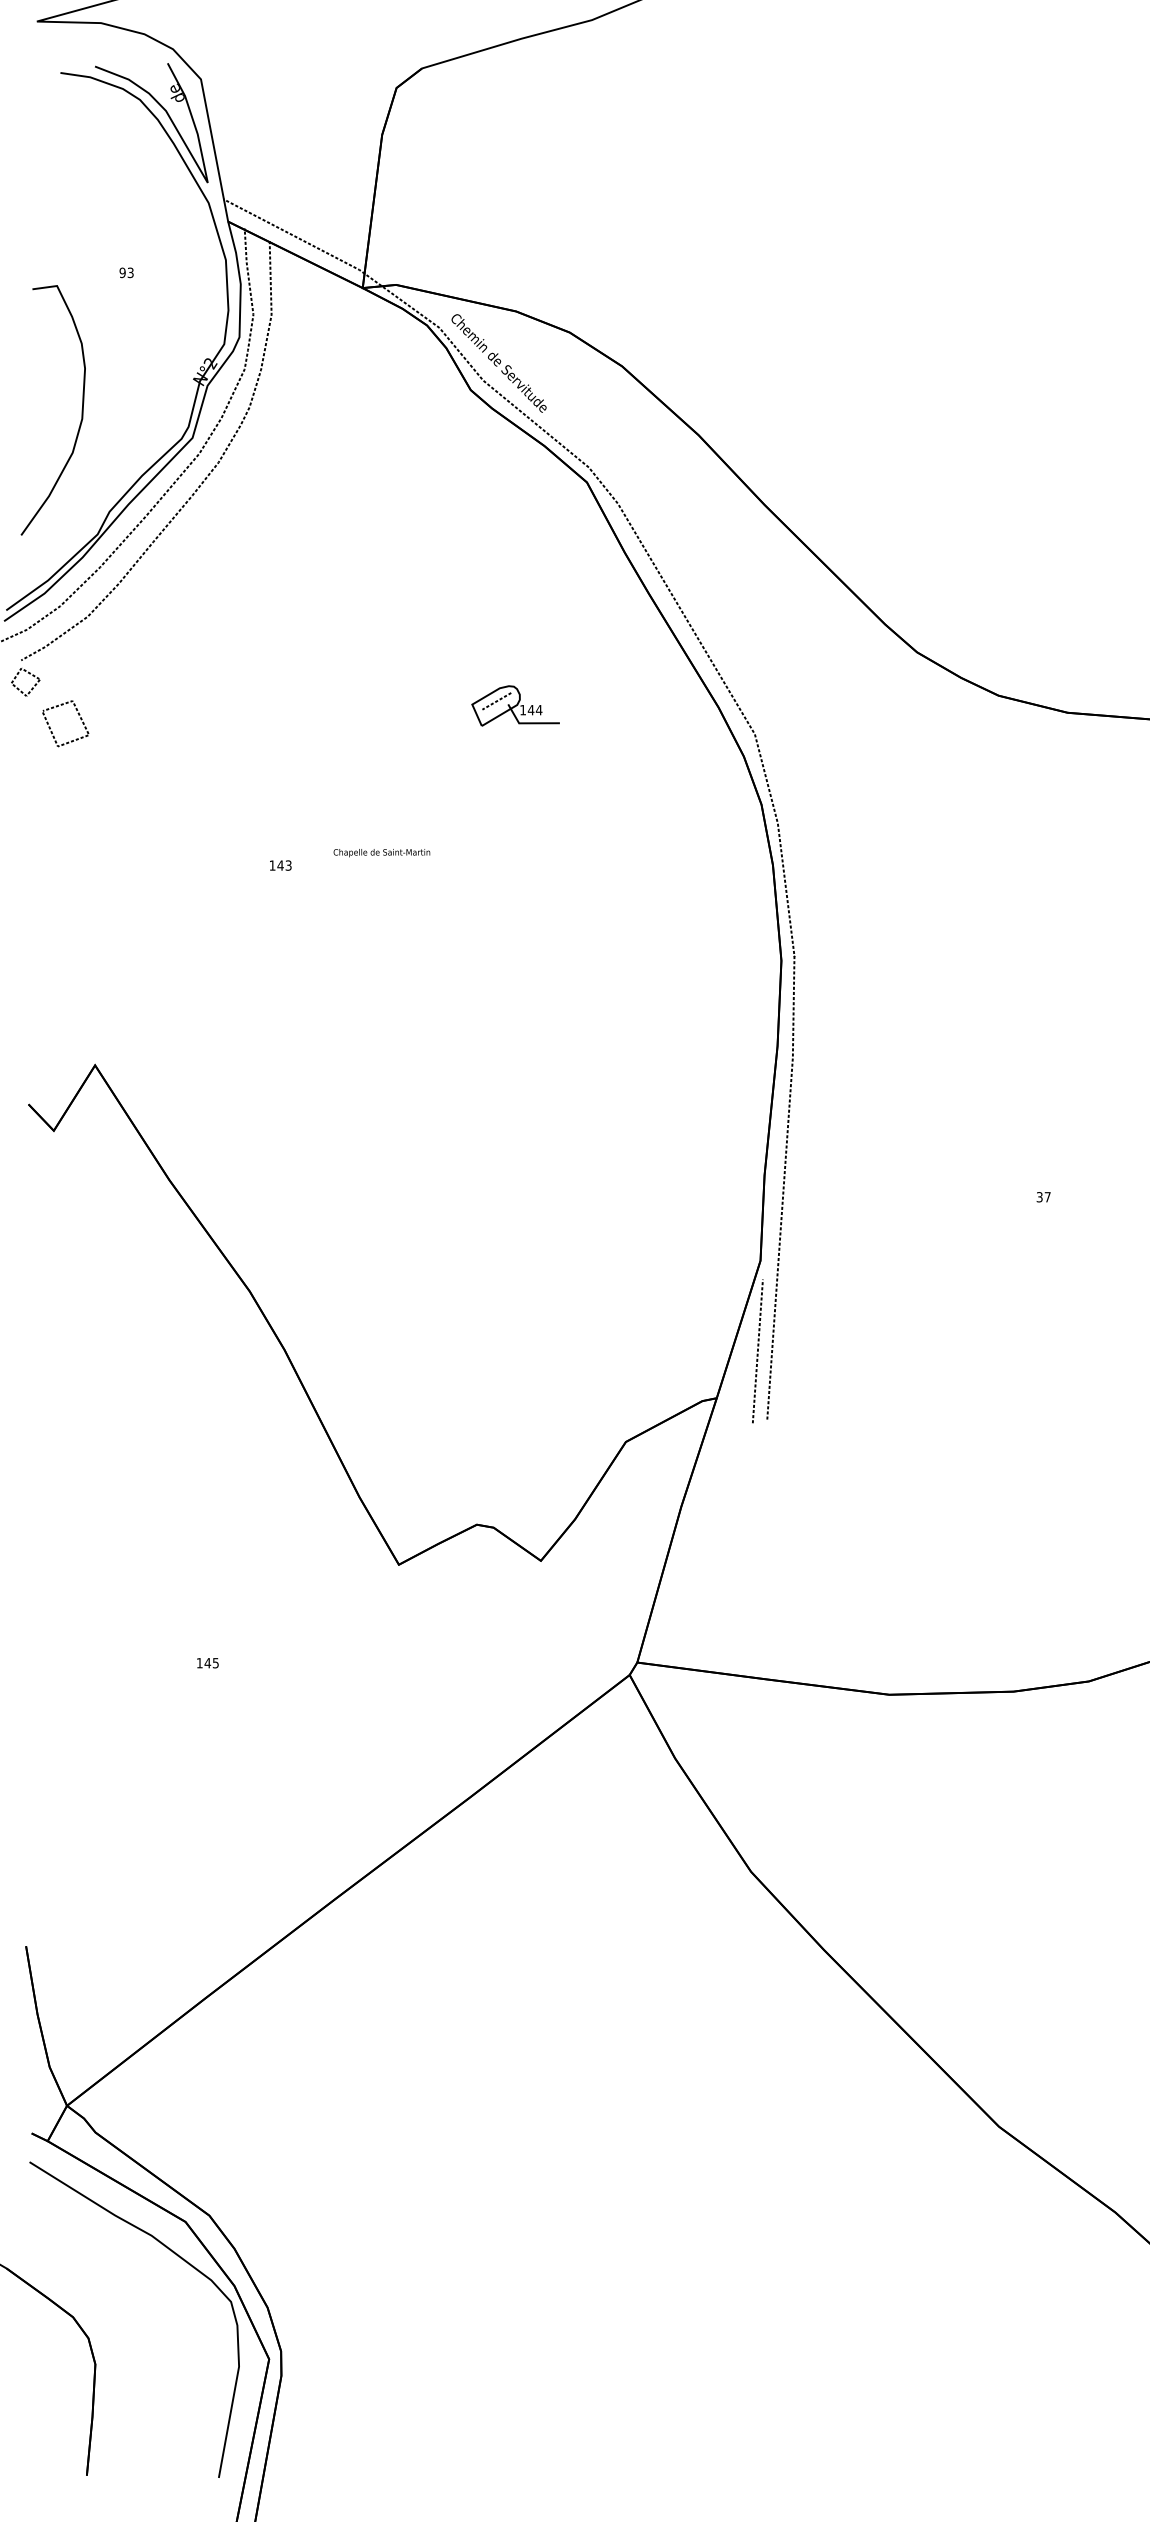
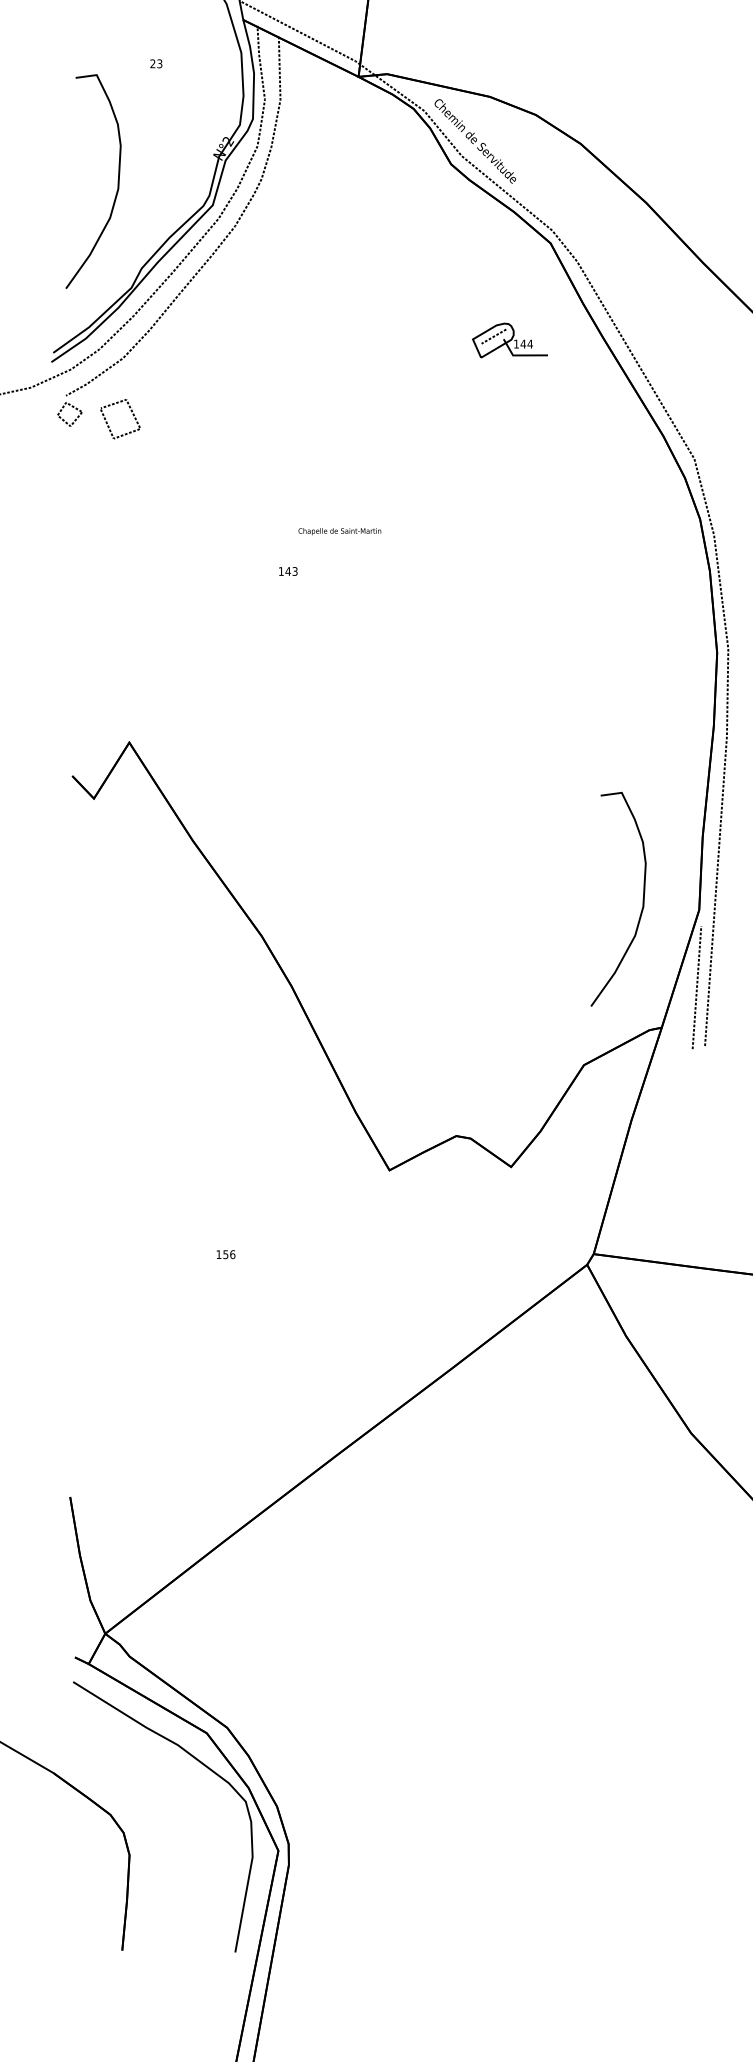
text: (122, 272) -> (152, 63), 93 -> 23
part: (515, 705) -> (509, 340), moved
line: (78, 715) -> (131, 412), moved
text: (381, 853) -> (339, 532), moved
curve: (694, 1248) -> (642, 899), added
text: (211, 1663) -> (229, 1254), 145 -> 156

